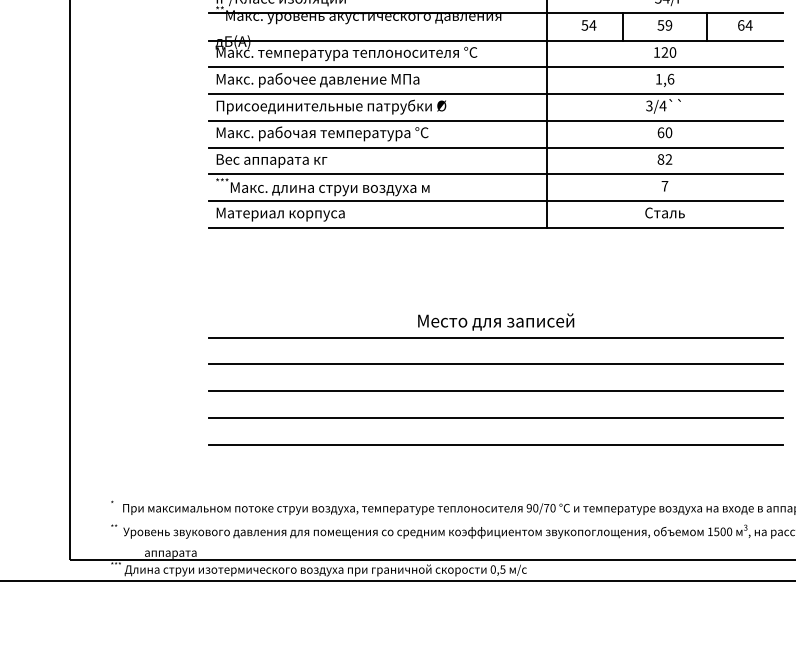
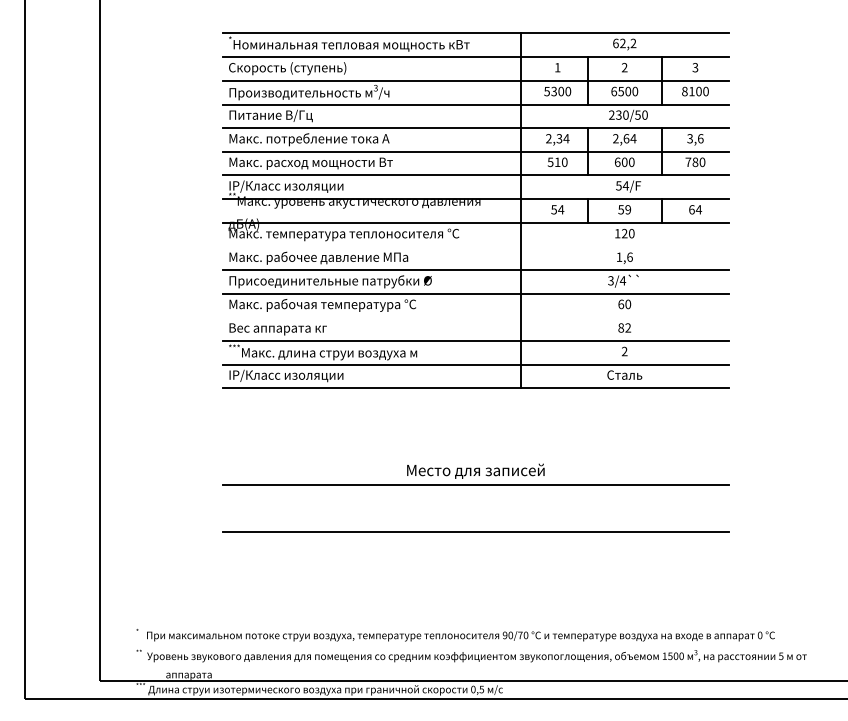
line: (495, 67) -> (475, 246), removed
line: (495, 147) -> (475, 317), removed
text: (664, 186) -> (624, 351), 7 -> 2
text: (281, 213) -> (286, 375), Материал корпуса -> IP/Класс изоляции
line: (495, 364) -> (475, 508), removed
line: (495, 417) -> (475, 555), removed
line: (495, 444) -> (475, 579), removed

